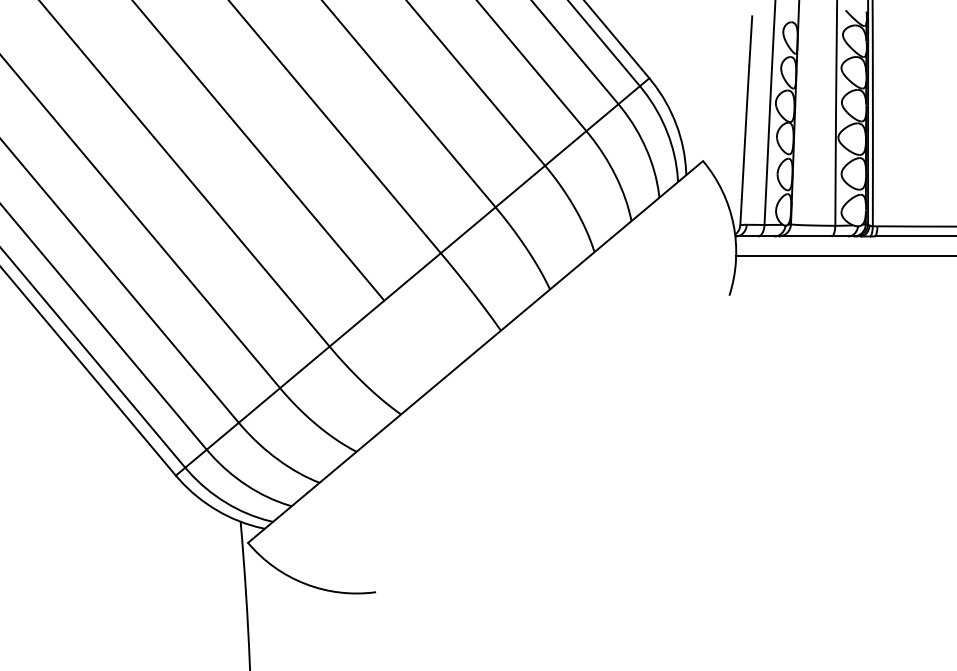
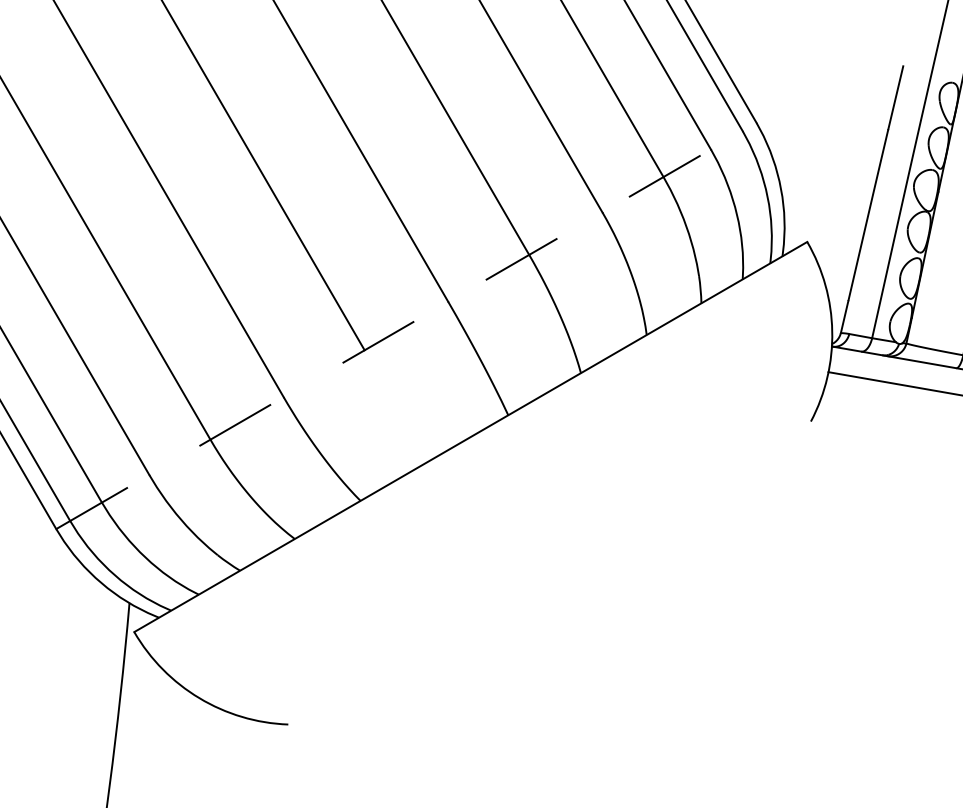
line: (413, 276) -> (407, 325), solid -> dashed

